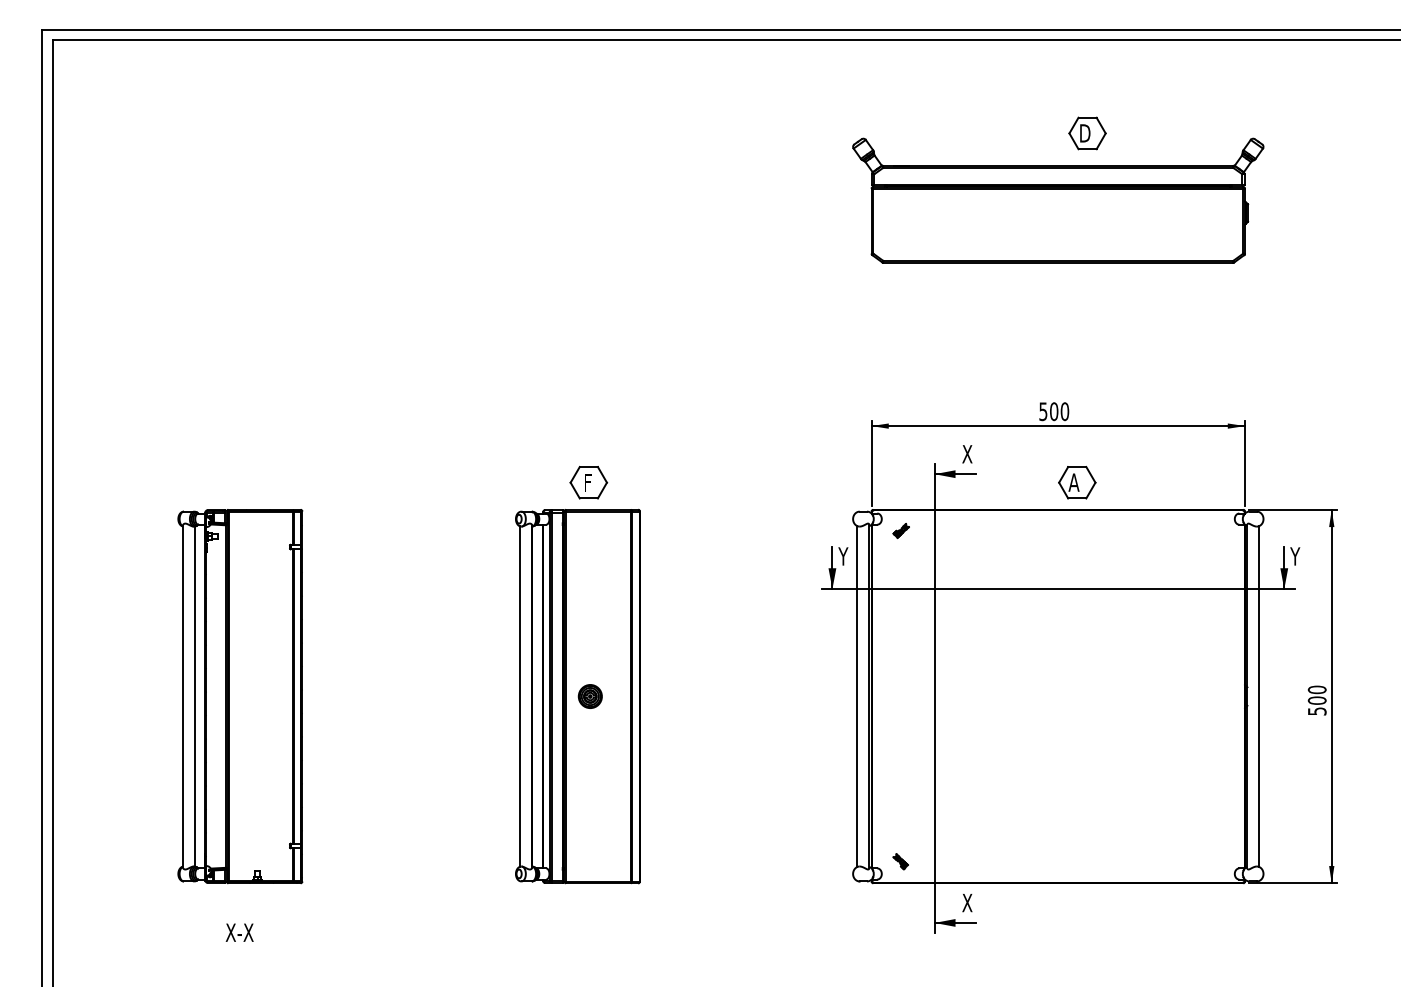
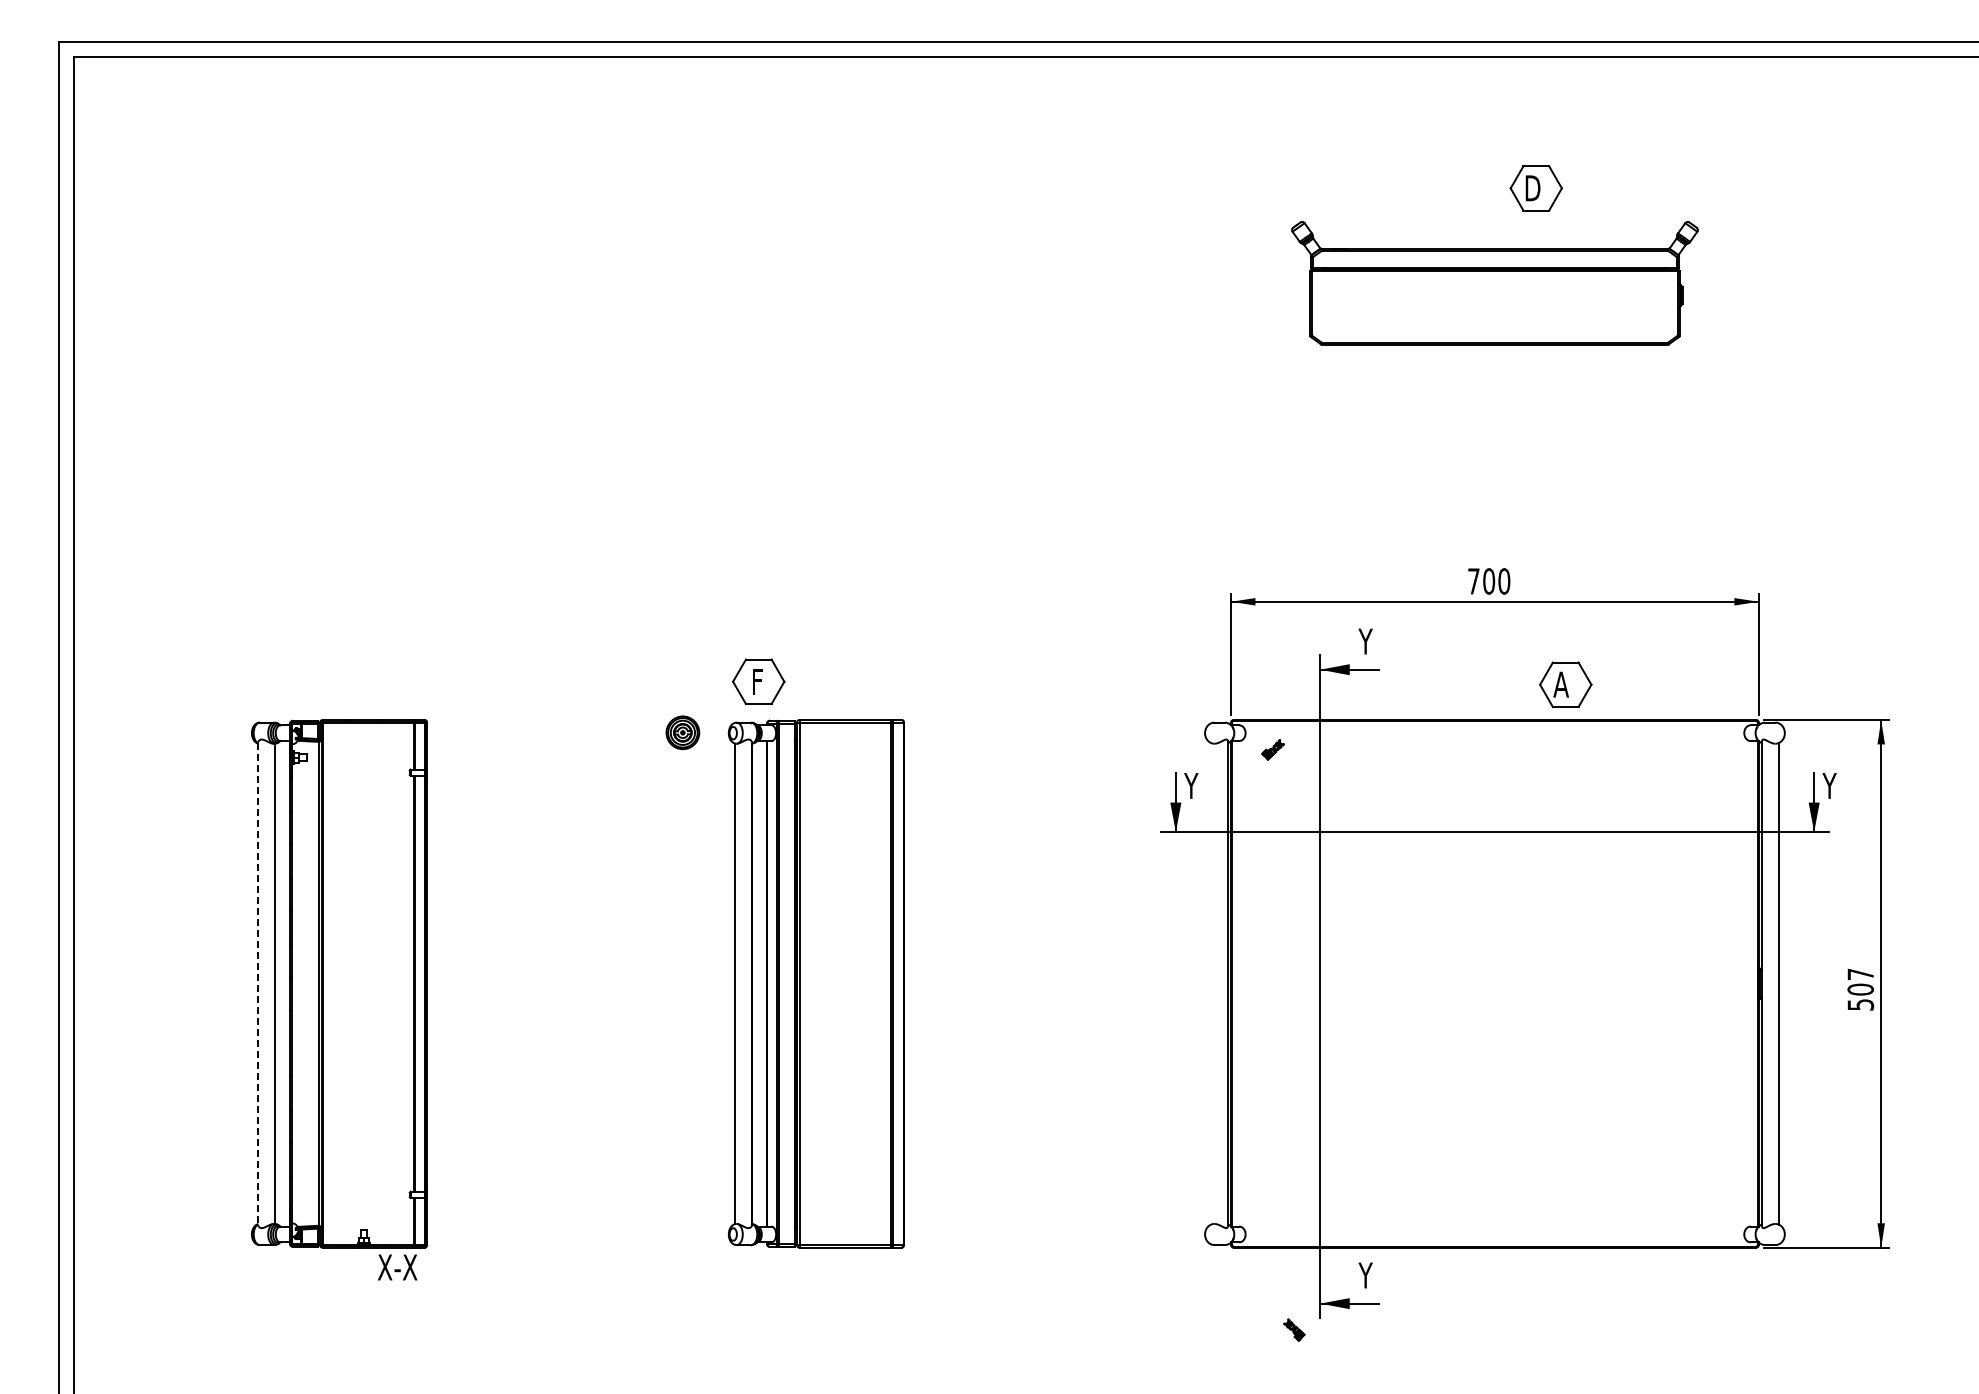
part: (1057, 200) -> (1494, 282), size x0.7
text: (1043, 411) -> (1473, 581), 500 -> 700
text: (966, 454) -> (1365, 641), X -> Y
part: (588, 482) -> (758, 681), moved
part: (1077, 482) -> (1565, 684), moved
text: (1317, 689) -> (1860, 974), 500 -> 507
part: (590, 696) -> (682, 732), moved
line: (856, 696) -> (1210, 983), removed
line: (183, 697) -> (258, 984), solid -> dashed
part: (900, 861) -> (1294, 1329), moved
text: (966, 903) -> (1365, 1275), X -> Y
text: (239, 932) -> (397, 1267), moved

